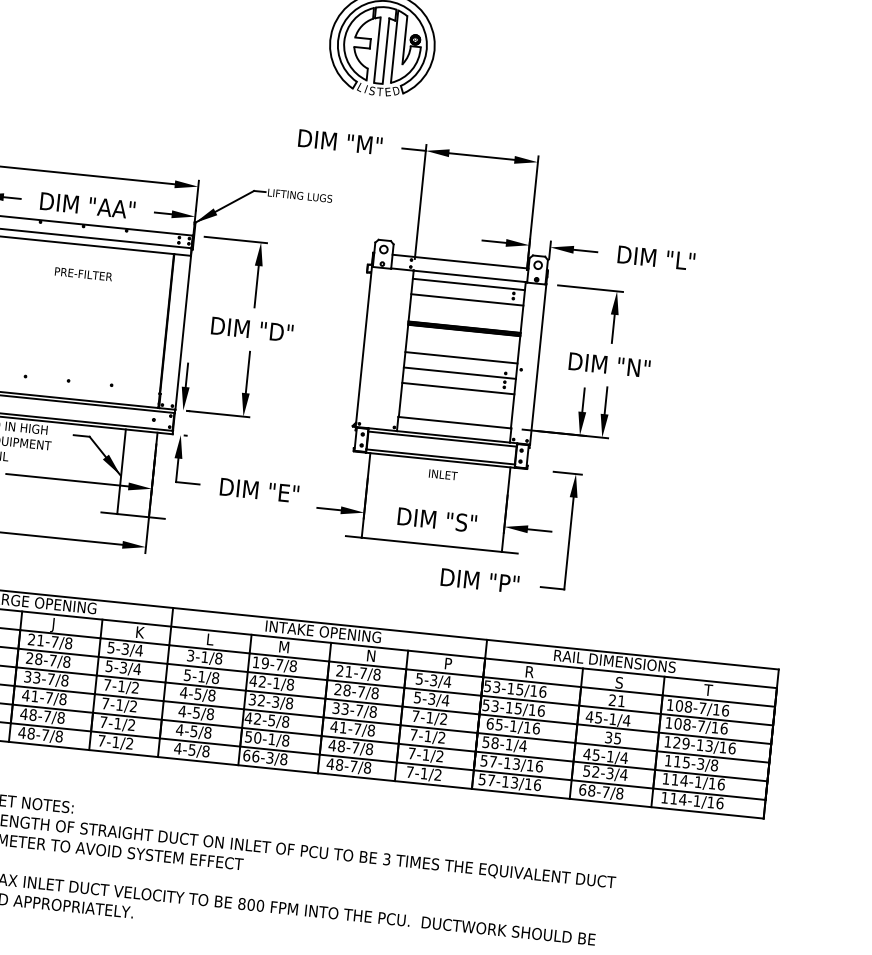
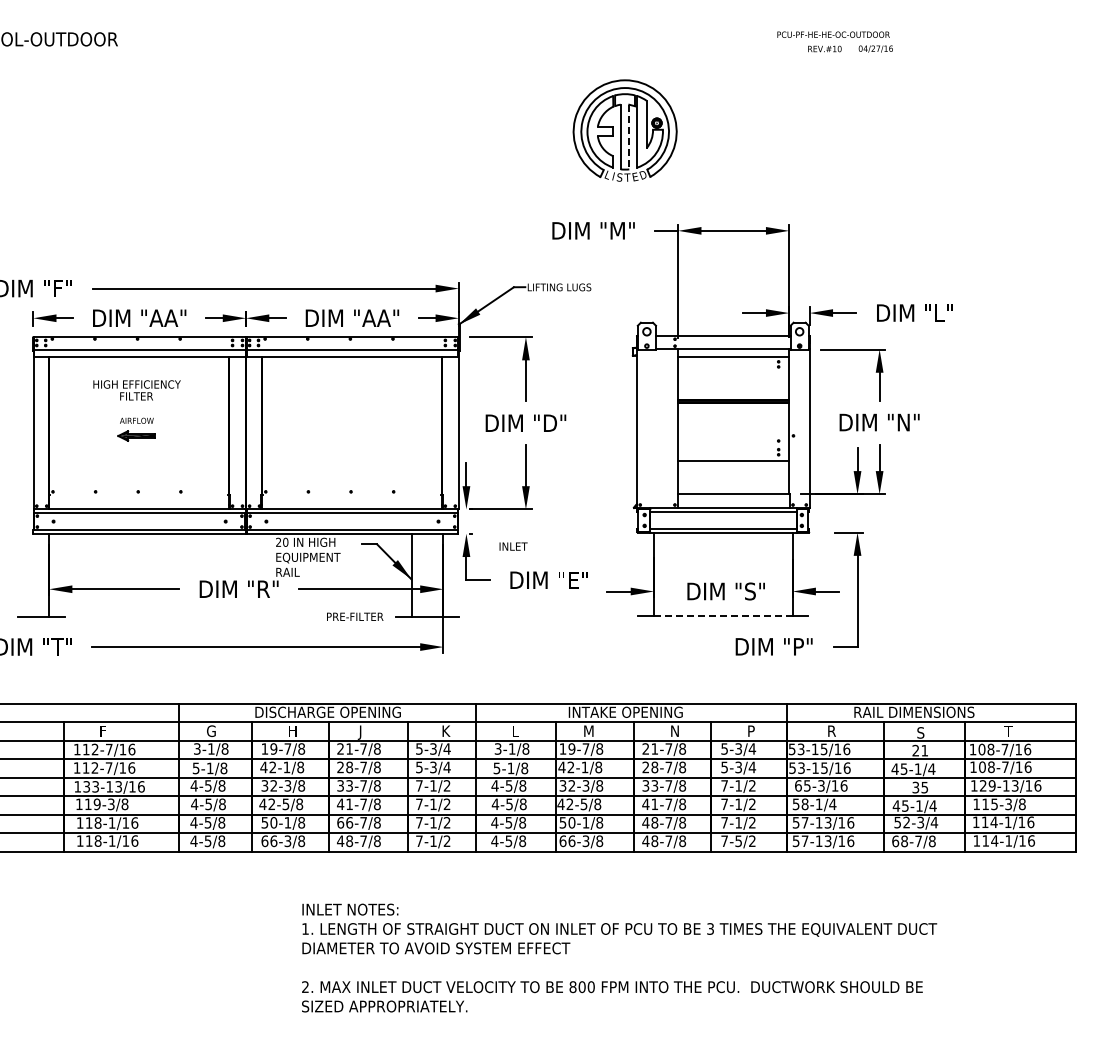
line: (386, 51) -> (629, 137), solid -> dashed
text: (83, 273) -> (355, 616), moved
line: (467, 299) -> (733, 372), removed
line: (461, 358) -> (733, 430), removed
line: (459, 373) -> (733, 445), removed
text: (443, 474) -> (513, 546), moved
line: (432, 545) -> (723, 616), solid -> dashed
text: (29, 714) -> (345, 822), 48-7/8 -> 66-7/8
text: (513, 725) -> (821, 785), 65-1/16 -> 65-3/16
text: (424, 773) -> (738, 841), 7-1/2 -> 7-5/2

